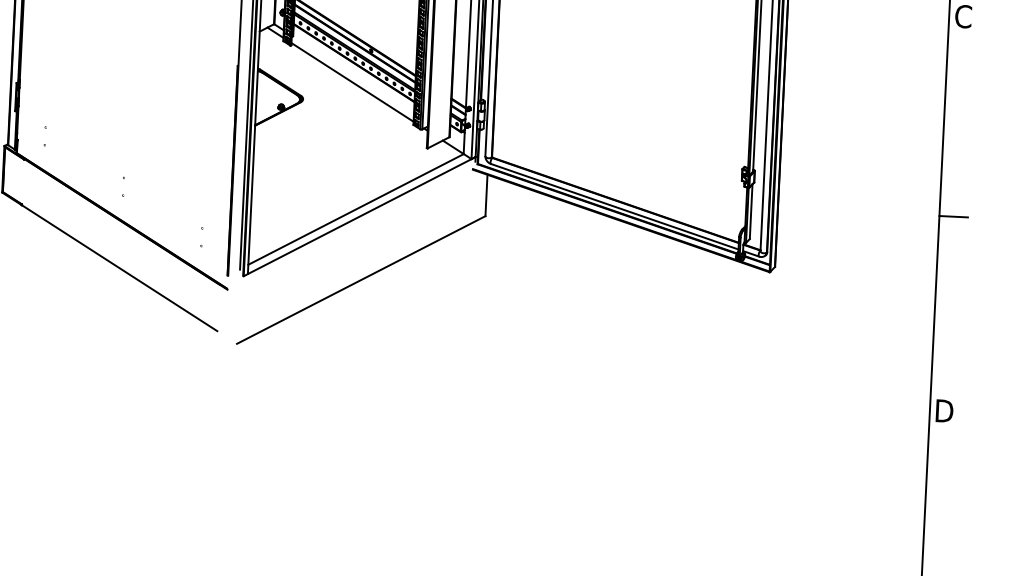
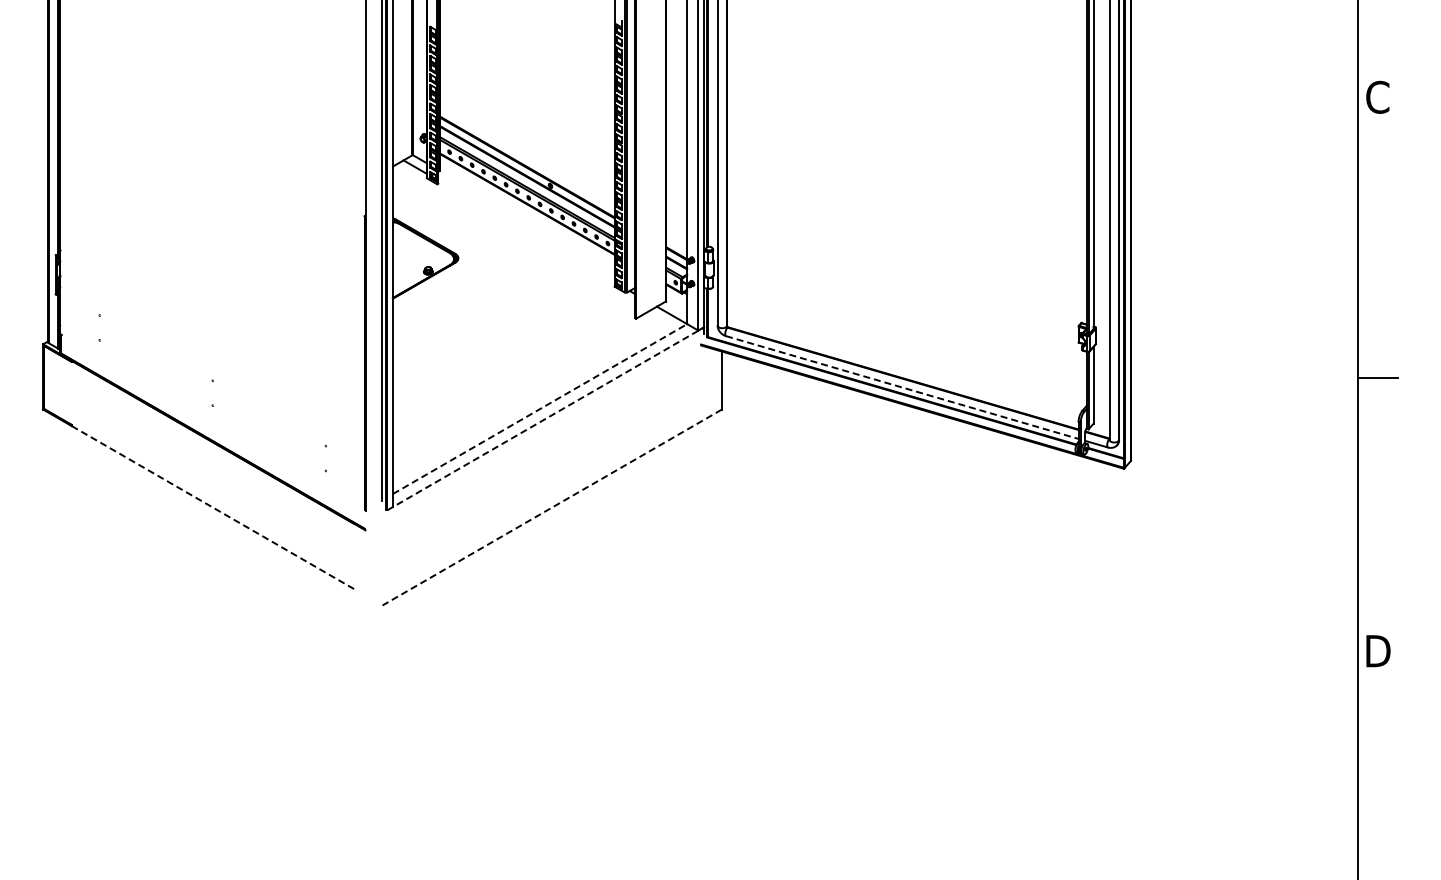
line: (352, 82) -> (526, 231), removed
line: (614, 206) -> (902, 387), solid -> dashed
line: (356, 209) -> (540, 409), solid -> dashed
line: (359, 216) -> (545, 418), solid -> dashed
line: (119, 268) -> (212, 507), solid -> dashed
line: (361, 279) -> (552, 507), solid -> dashed

